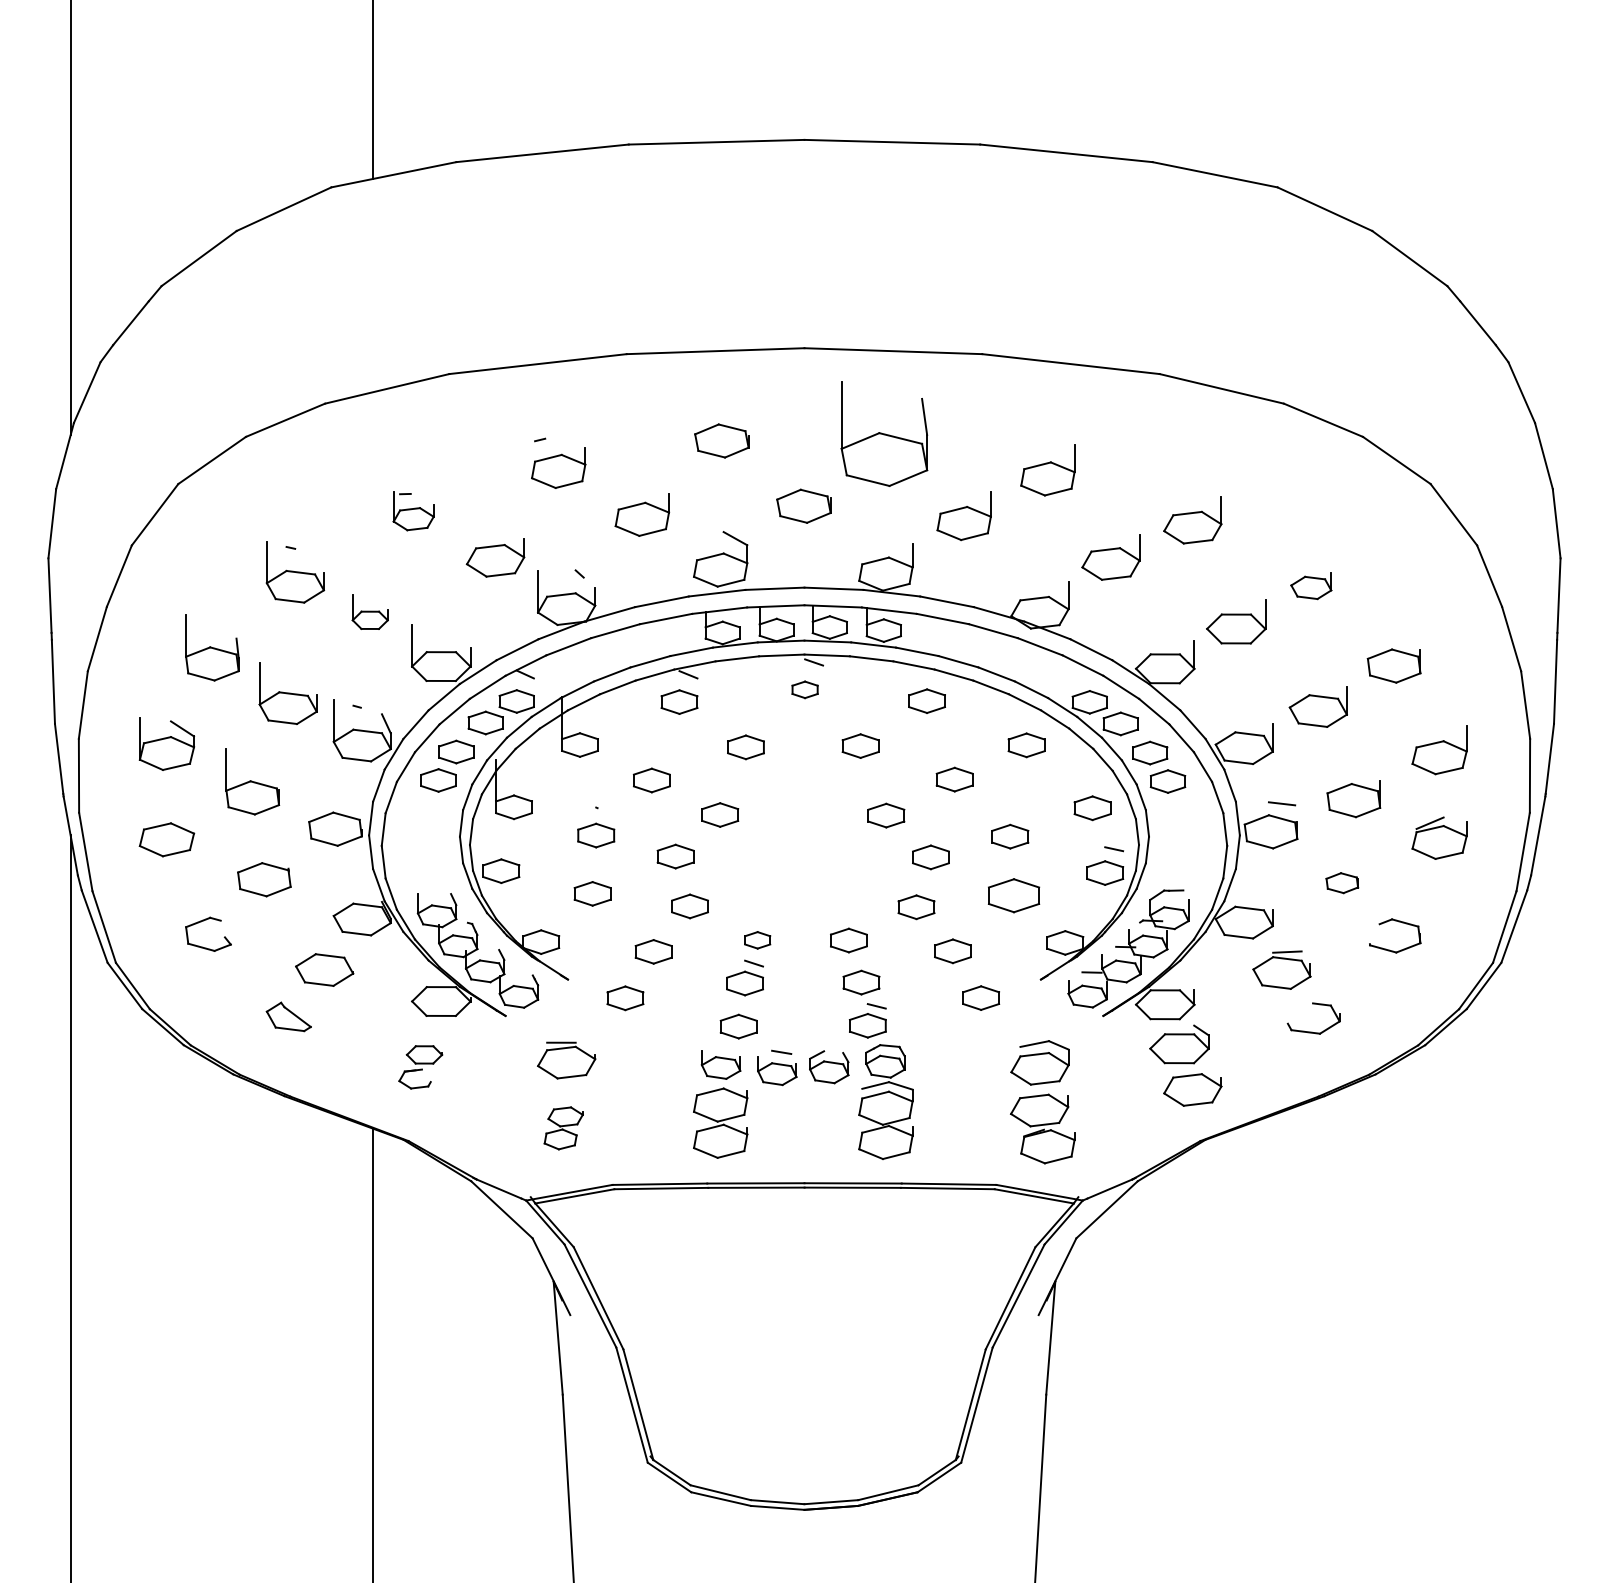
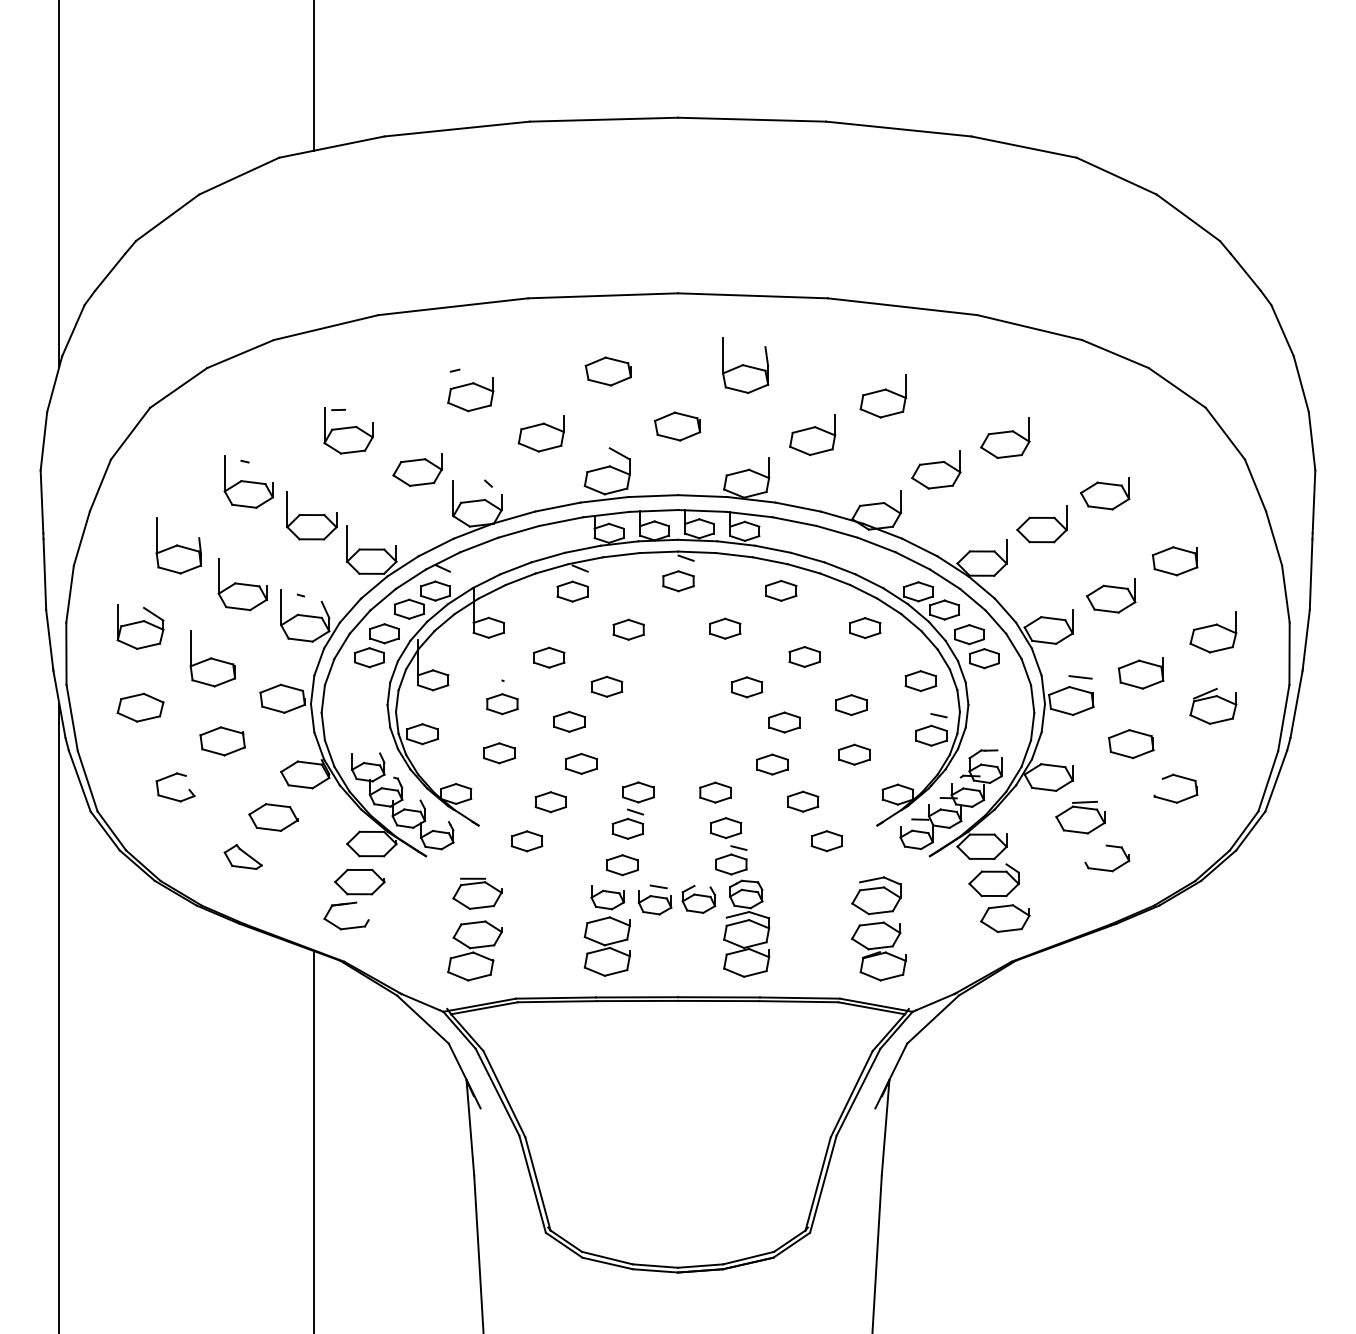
part: (884, 433) -> (745, 365), size x0.62
part: (413, 510) -> (348, 430), size x1.43
part: (1311, 585) -> (1105, 493), size x1.43
part: (369, 611) -> (311, 515), size x1.67
part: (805, 690) -> (678, 581), size x1.43
part: (1342, 883) -> (1131, 744), size x1.67
part: (1013, 895) -> (854, 754), size x0.71
part: (757, 940) -> (638, 792), size x1.43
part: (420, 1067) -> (354, 899), size x1.67
part: (563, 1127) -> (474, 950), size x1.67

